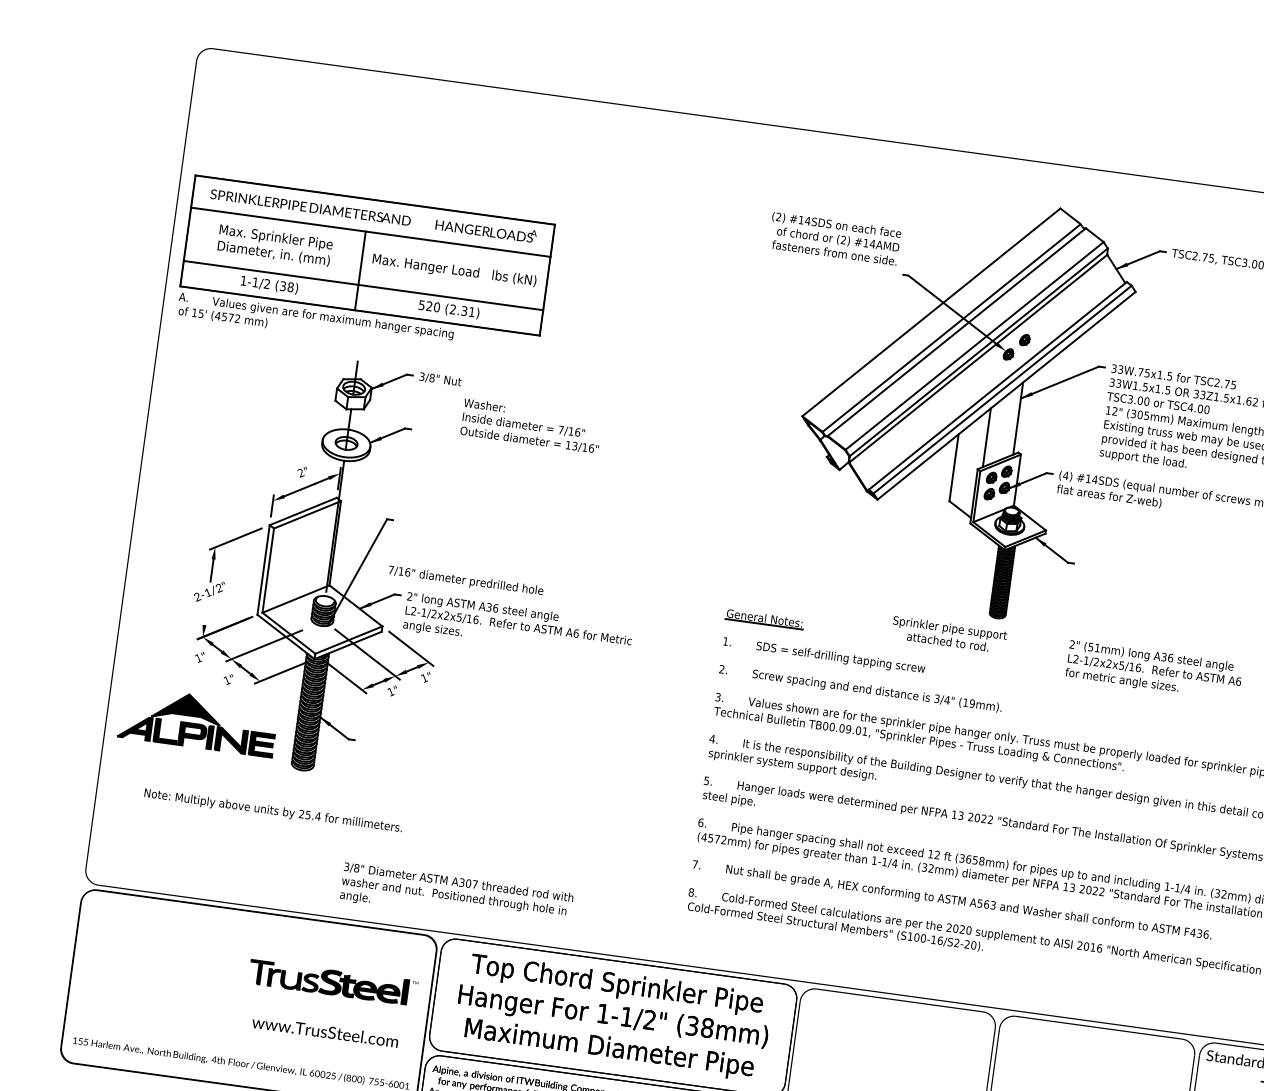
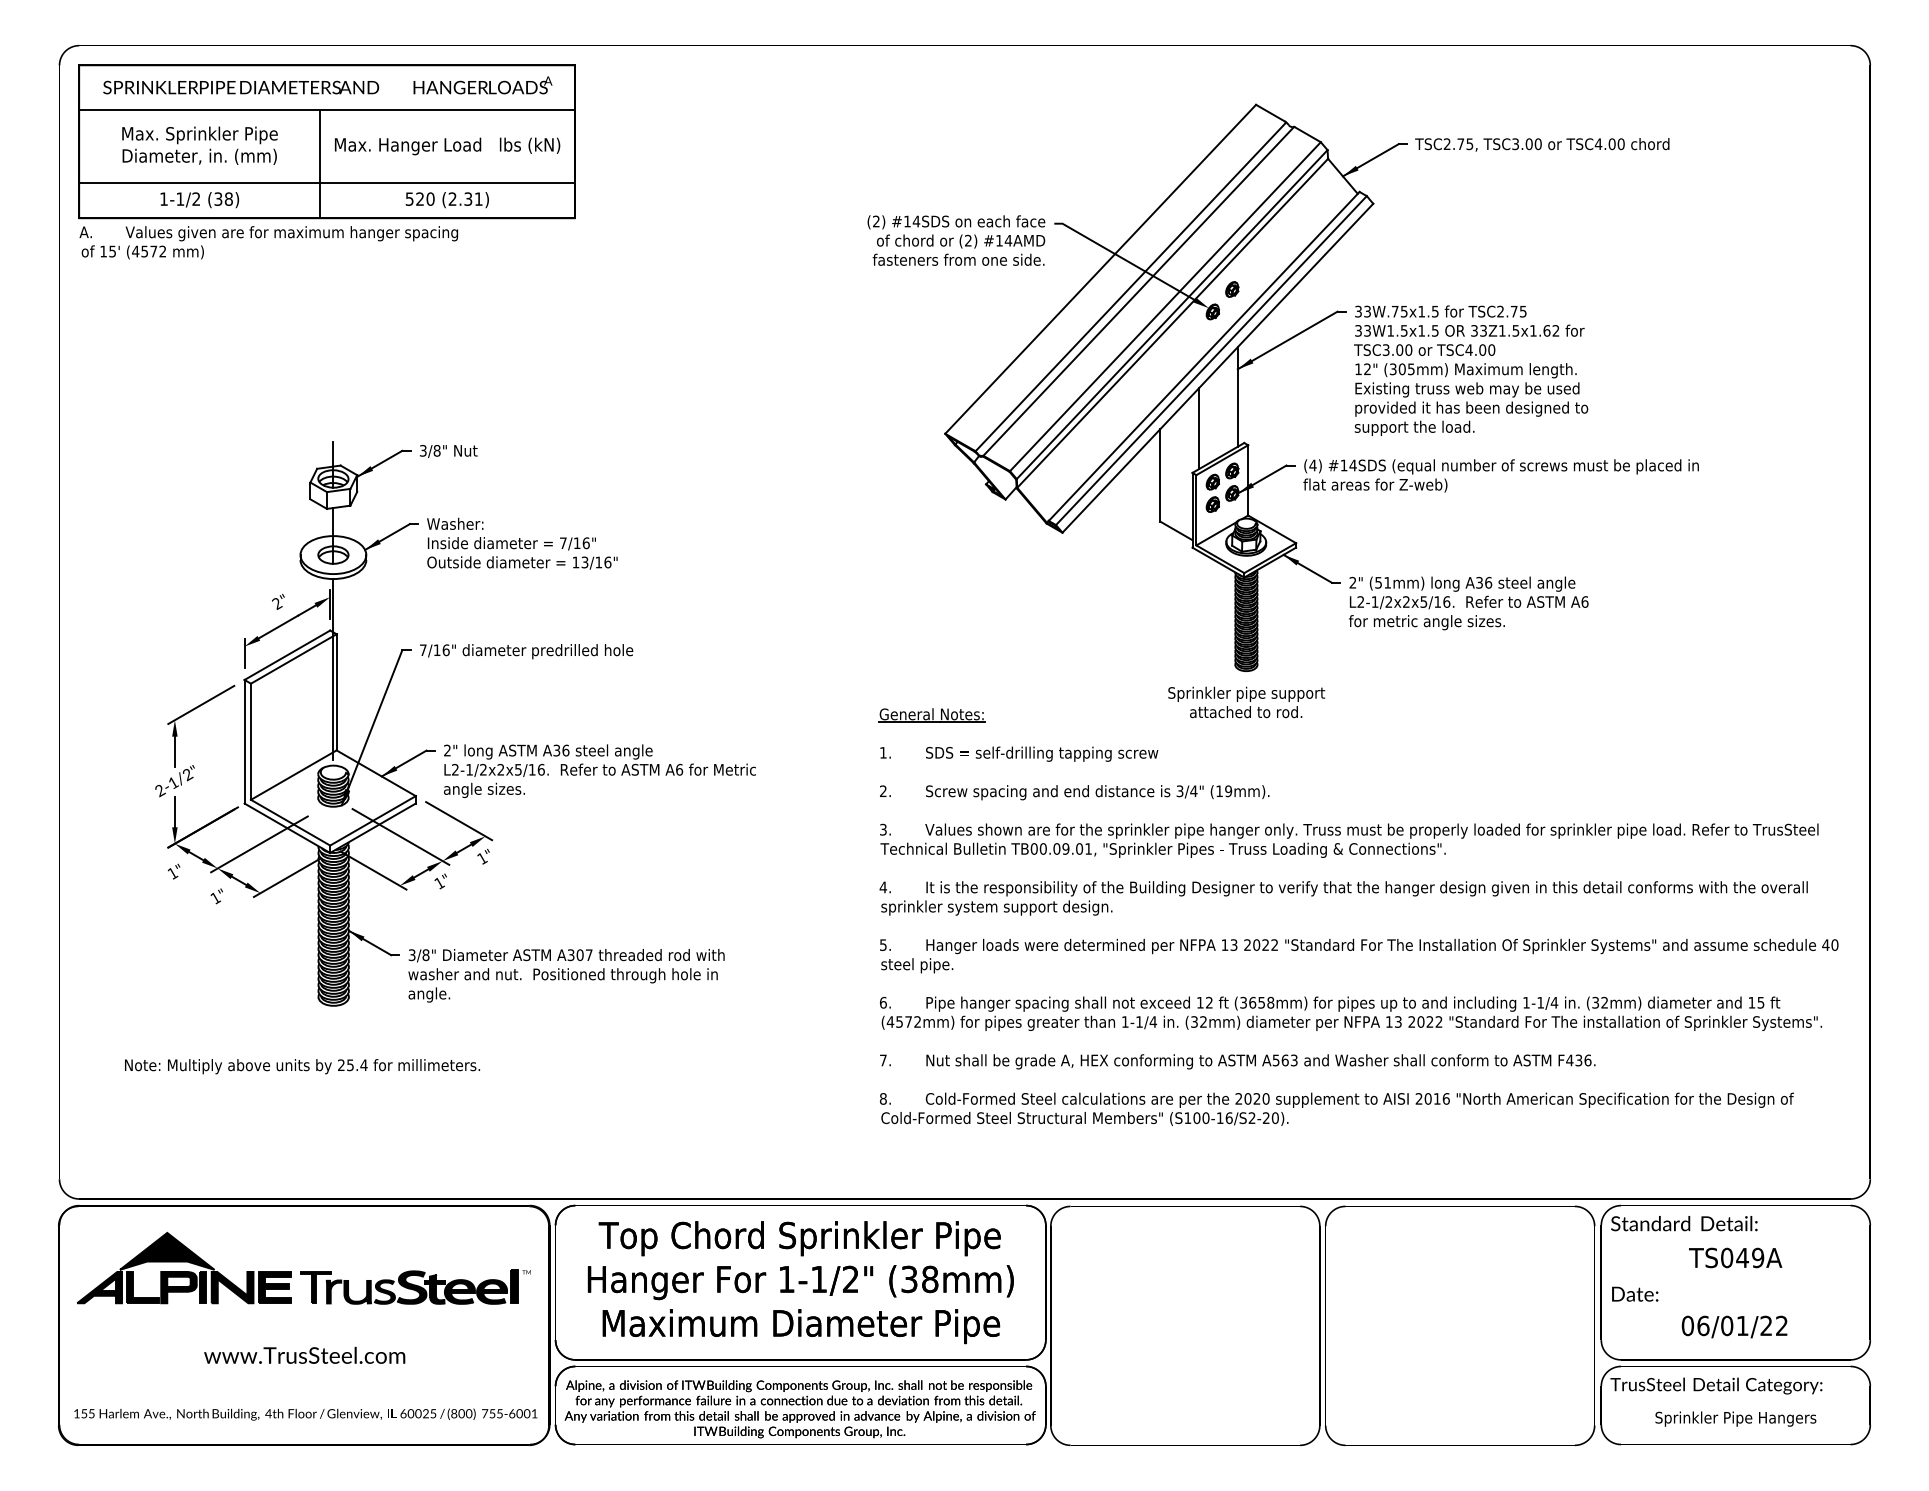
text: (834, 238) -> (956, 240), moved
part: (365, 269) -> (326, 161), moved
text: (531, 426) -> (522, 543), moved
text: (465, 581) -> (526, 651), moved
line: (205, 613) -> (174, 811), added
text: (949, 634) -> (1246, 702), moved
text: (1154, 671) -> (1468, 603), moved
part: (198, 721) -> (184, 1268), moved
text: (456, 896) -> (566, 975), moved
text: (325, 1031) -> (304, 1354), moved

